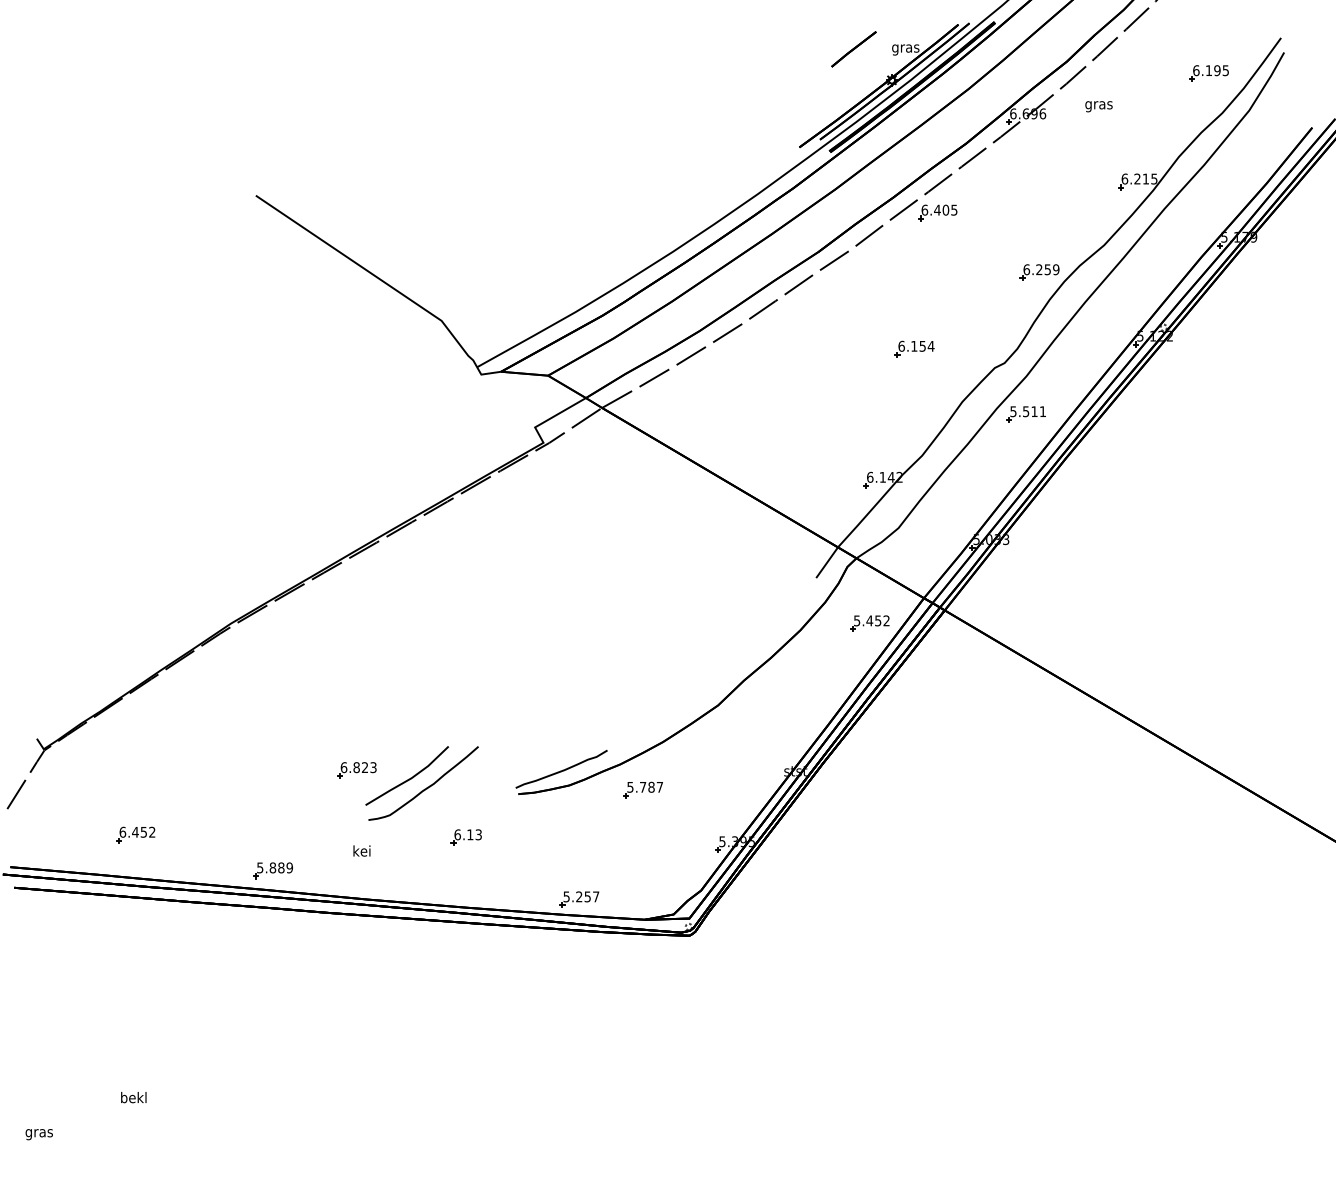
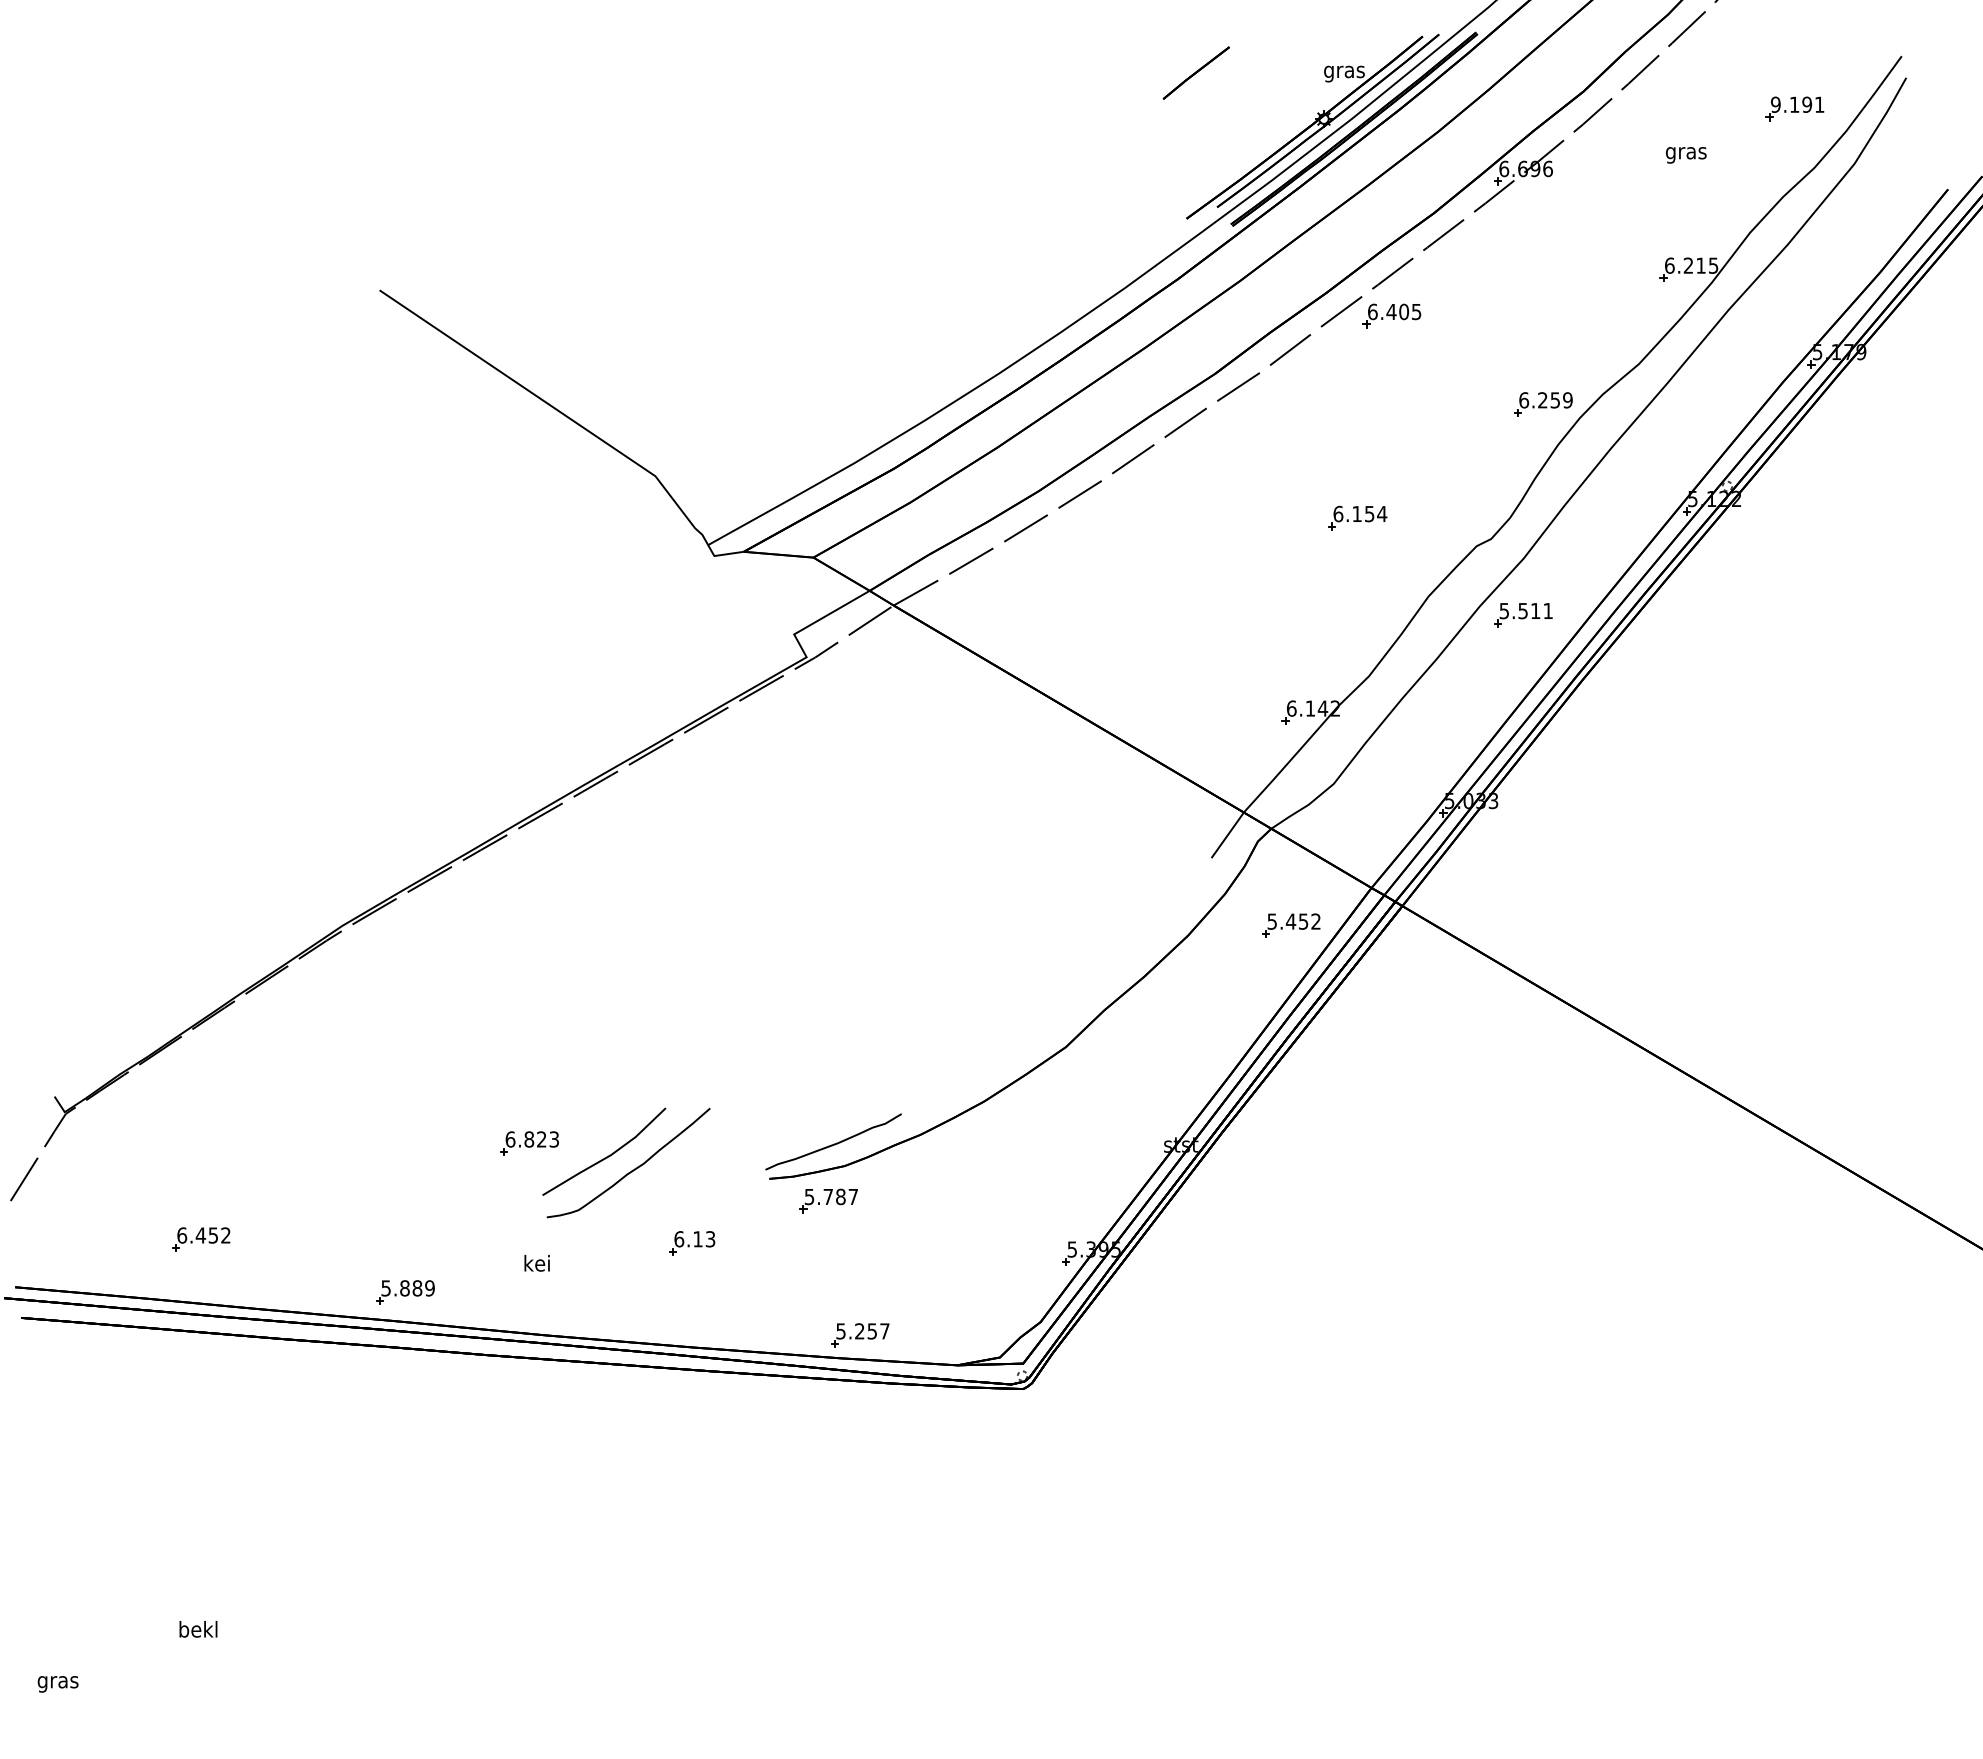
line: (853, 49) -> (1195, 73), moved
text: (1210, 70) -> (1796, 104), 6.195 -> 9.191
text: (1098, 106) -> (1685, 155), moved
part: (642, 789) -> (827, 1200), moved

